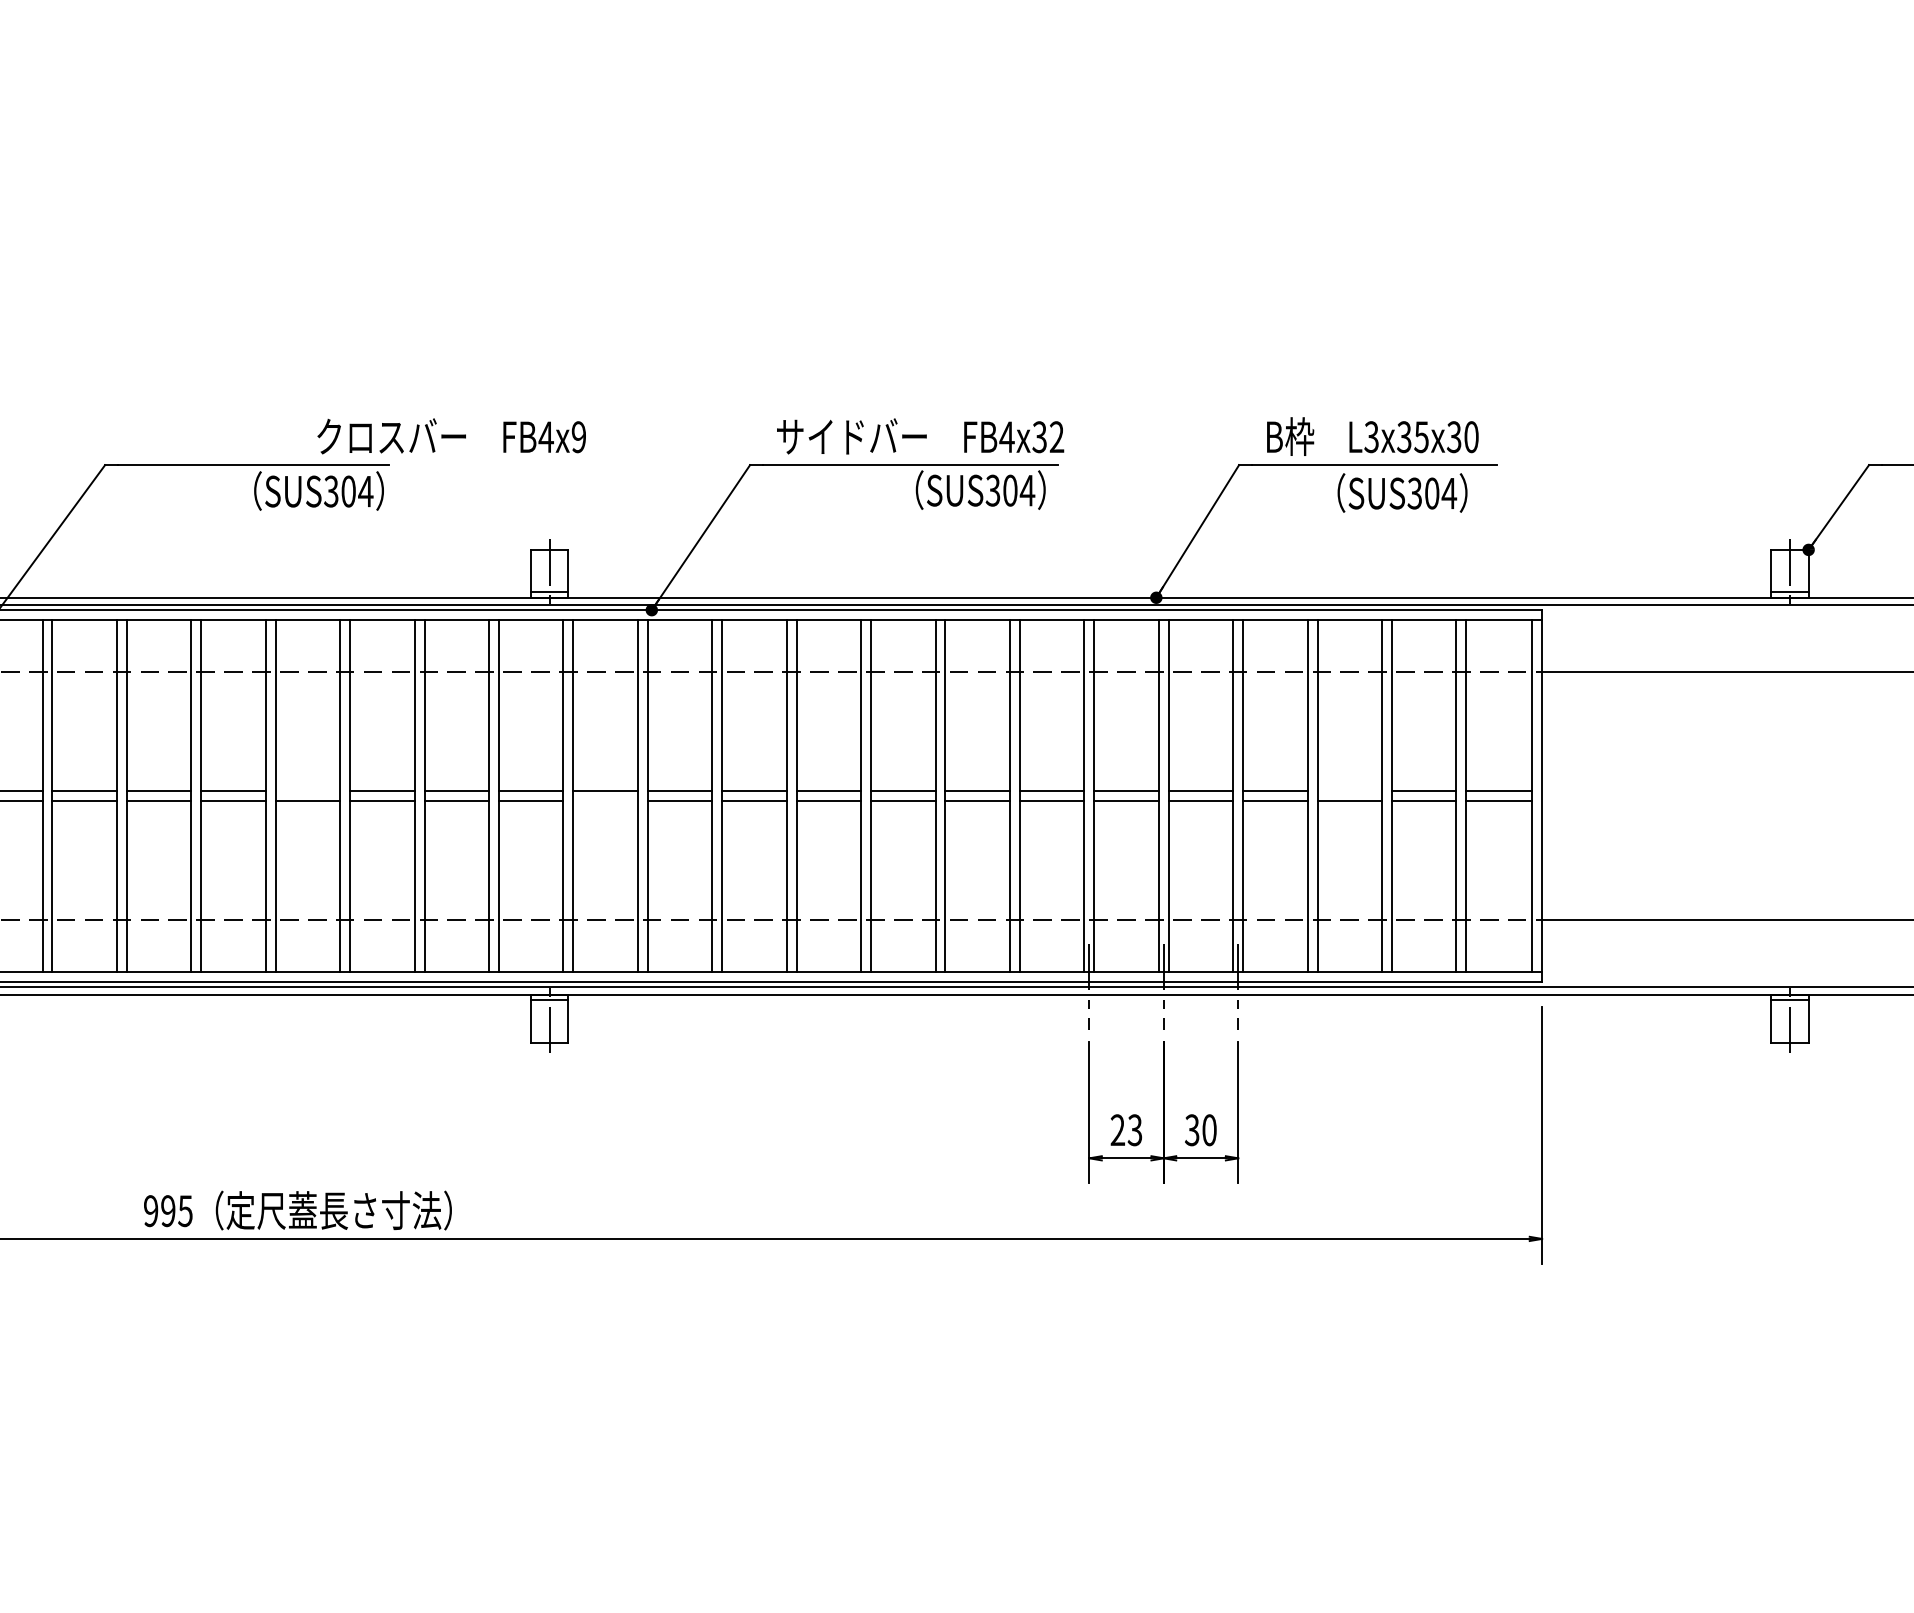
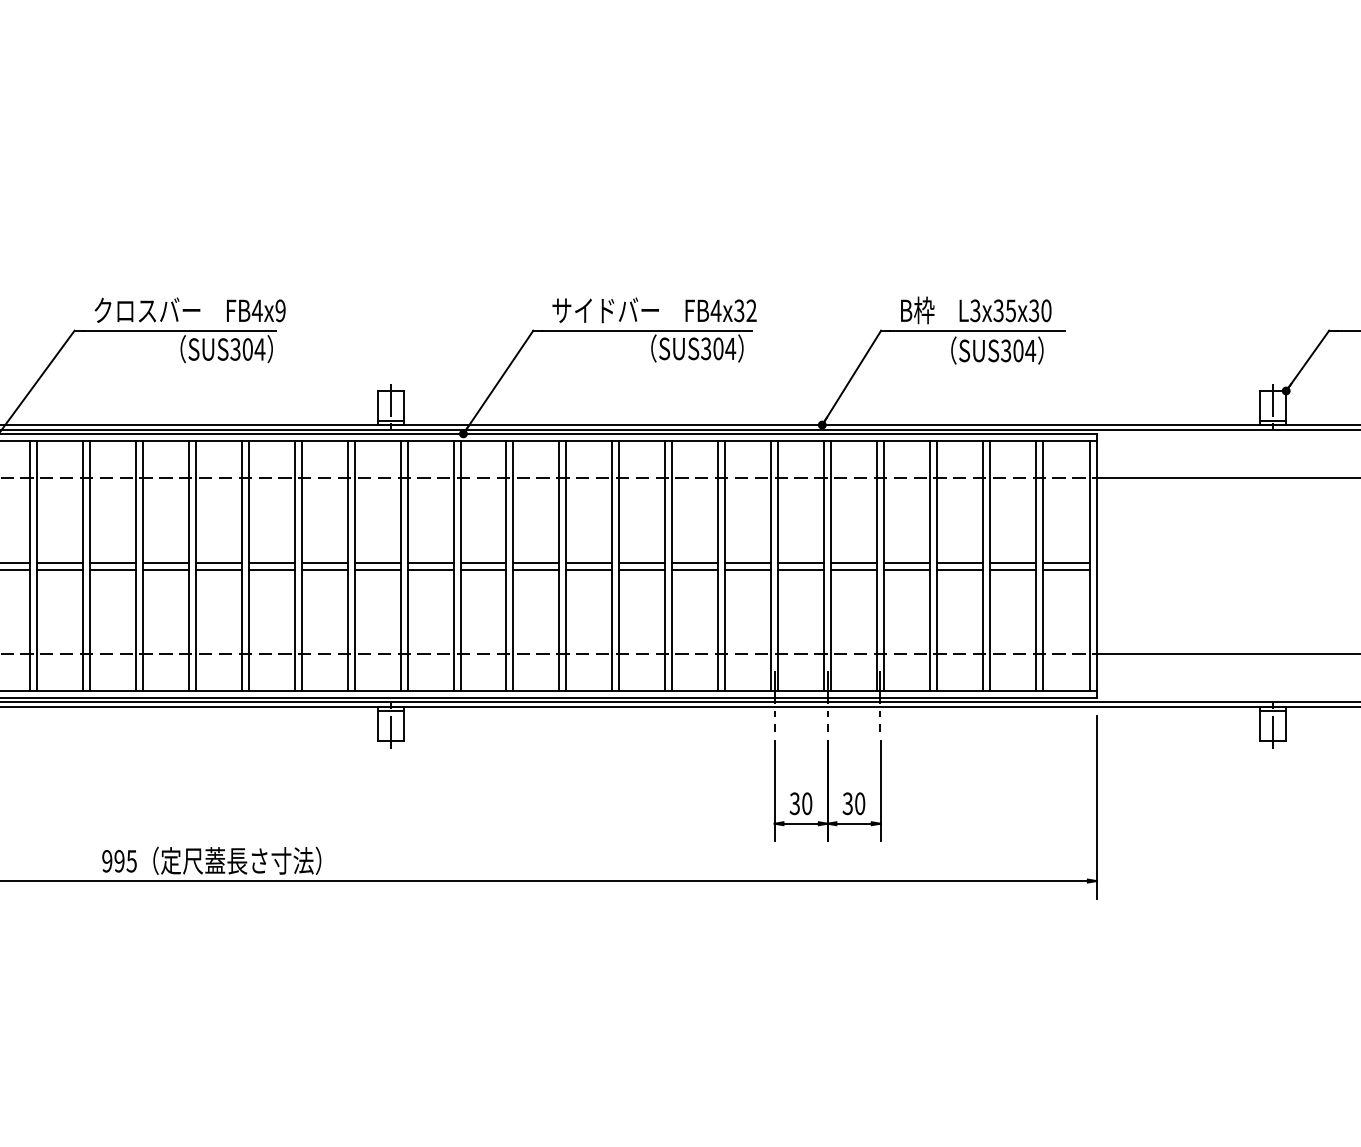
text: (450, 435) -> (189, 309), moved
line: (307, 791) -> (218, 562), added
line: (1349, 791) -> (959, 562), added
line: (605, 800) -> (430, 569), added
text: (1125, 1129) -> (800, 803), 23 -> 30

